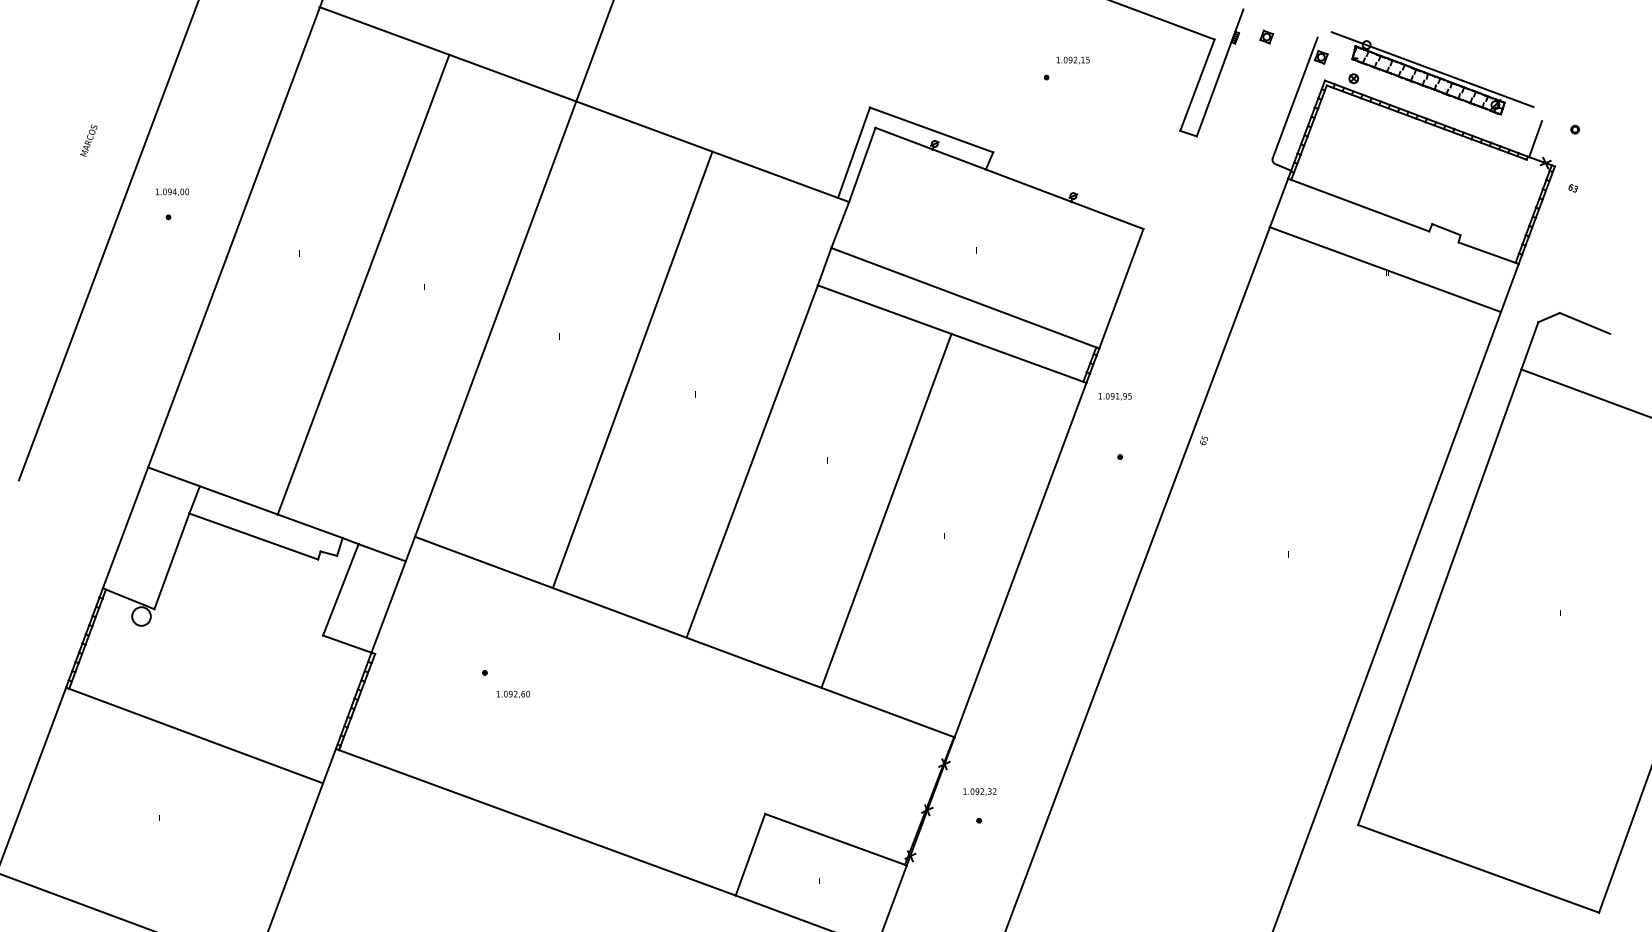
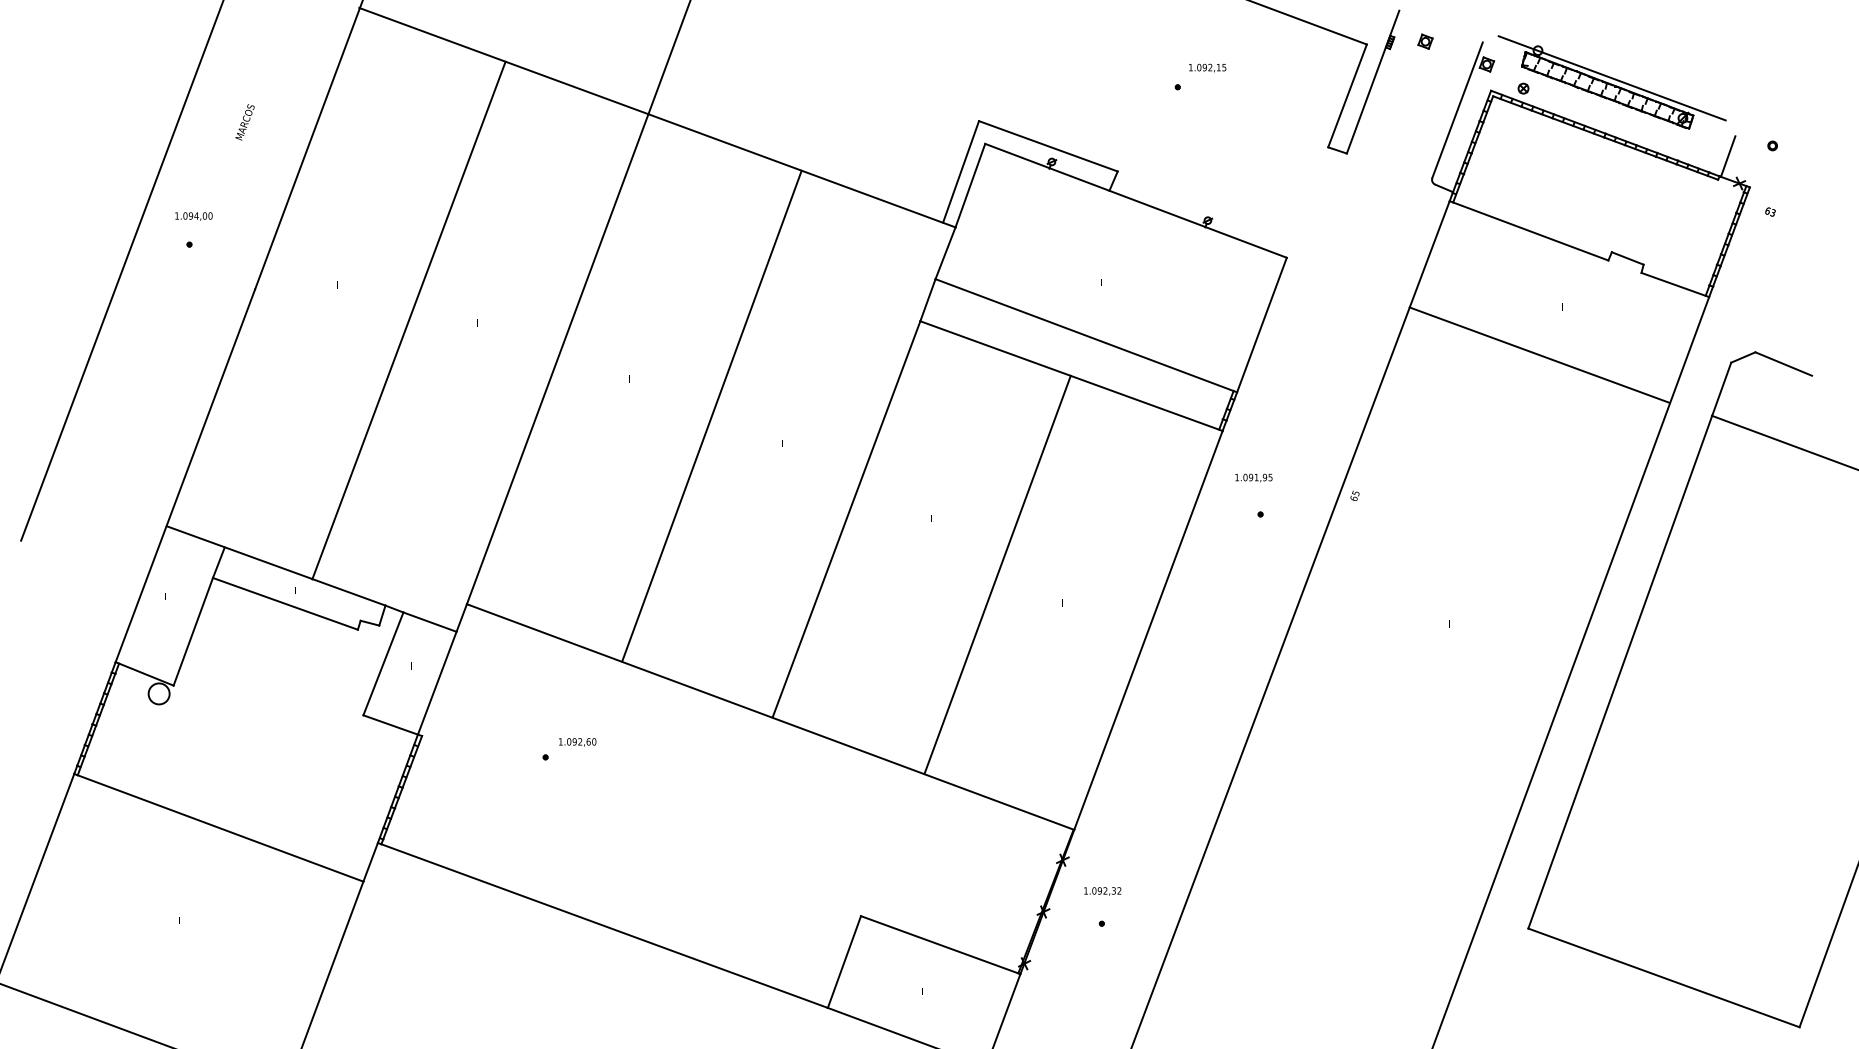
text: (88, 140) -> (244, 122), moved
line: (1384, 269) -> (1538, 355), moved
text: (1114, 396) -> (1253, 477), moved
text: (512, 694) -> (576, 742), moved

